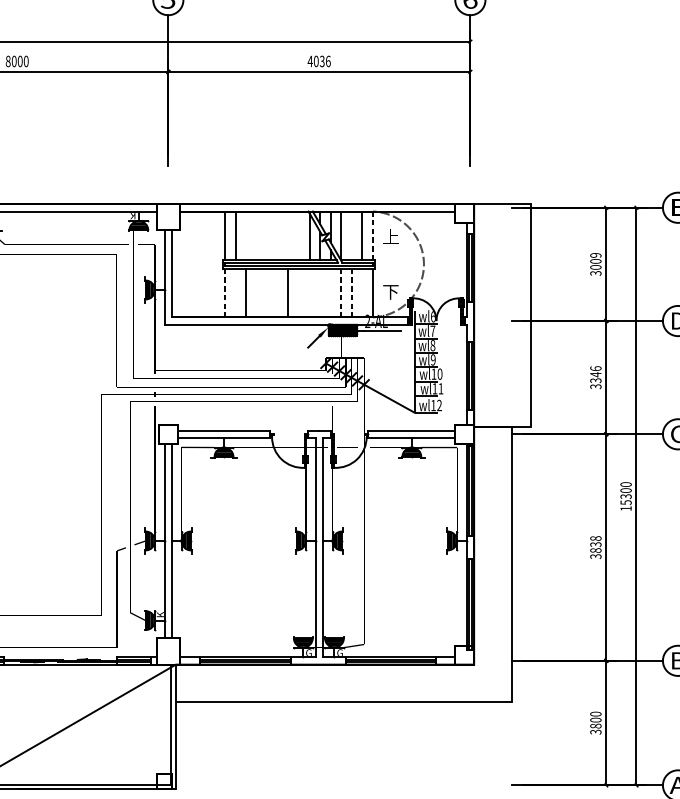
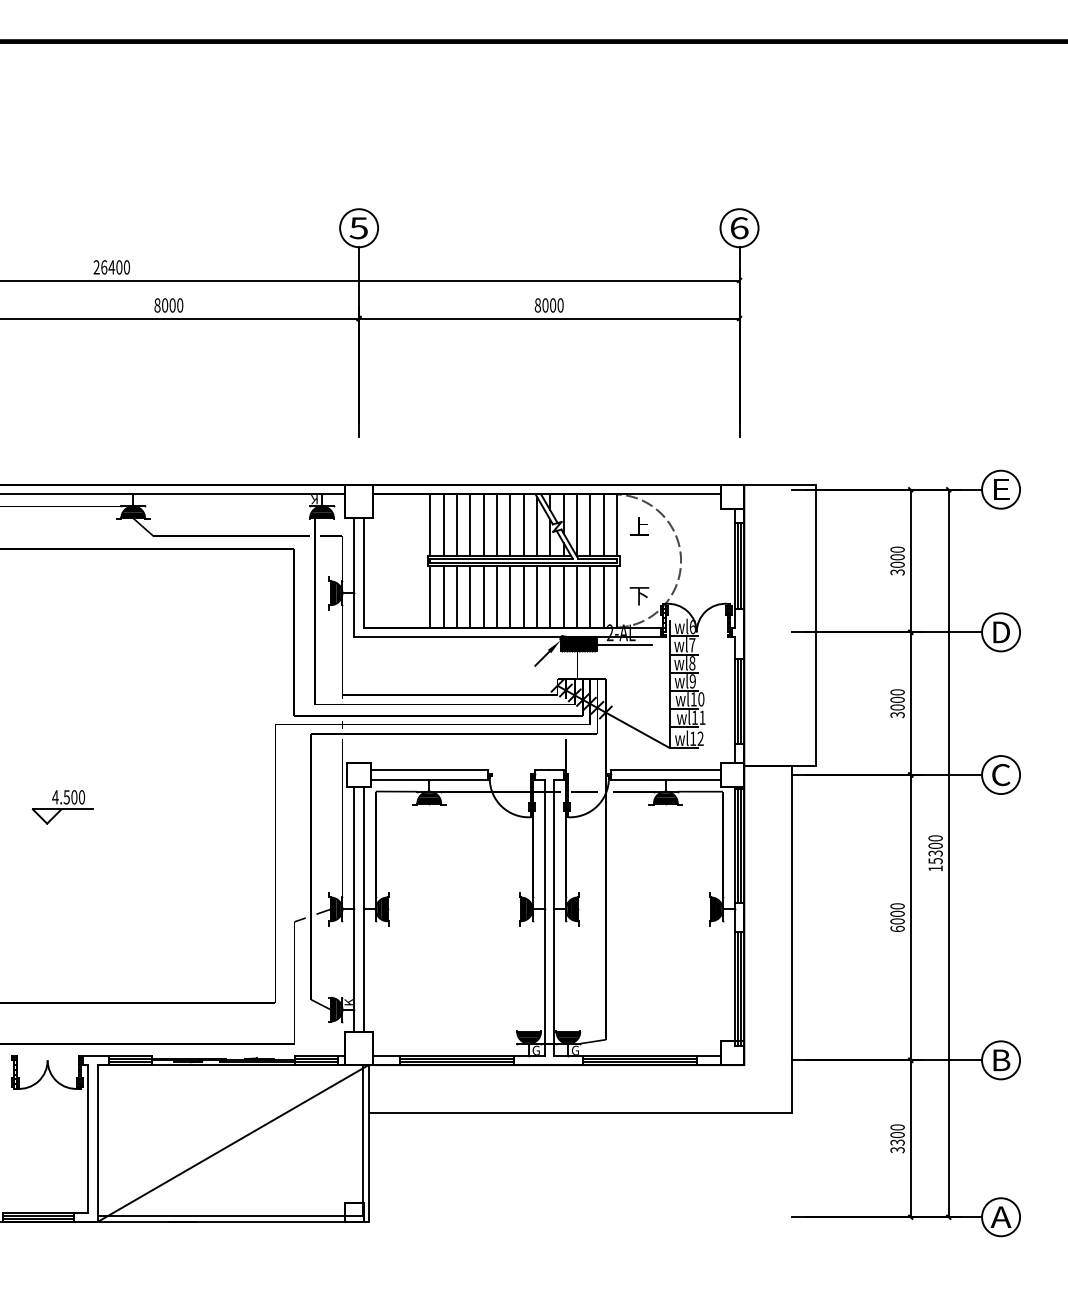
text: (318, 61) -> (548, 305), 4036 -> 8000
line: (246, 235) -> (457, 524), added
line: (256, 235) -> (470, 524), added
line: (267, 235) -> (483, 524), added
line: (278, 235) -> (497, 524), added
line: (288, 235) -> (510, 524), added
line: (298, 235) -> (523, 524), added
line: (352, 235) -> (590, 524), added
line: (372, 236) -> (616, 525), dashed -> solid
text: (595, 255) -> (897, 549), 3009 -> 3000
line: (225, 292) -> (430, 596), dashed -> solid
line: (235, 292) -> (443, 596), added
line: (256, 292) -> (470, 596), added
line: (267, 292) -> (483, 596), added
line: (278, 292) -> (497, 596), added
line: (298, 292) -> (523, 596), added
line: (309, 292) -> (536, 596), added
line: (320, 292) -> (550, 596), added
line: (330, 292) -> (563, 596), added
line: (340, 292) -> (576, 596), dashed -> solid
line: (352, 292) -> (590, 596), dashed -> solid
line: (362, 292) -> (603, 596), added
text: (595, 374) -> (897, 699), 3346 -> 3000
text: (595, 547) -> (897, 917), 3838 -> 6000
text: (595, 726) -> (897, 1142), 3800 -> 3300

